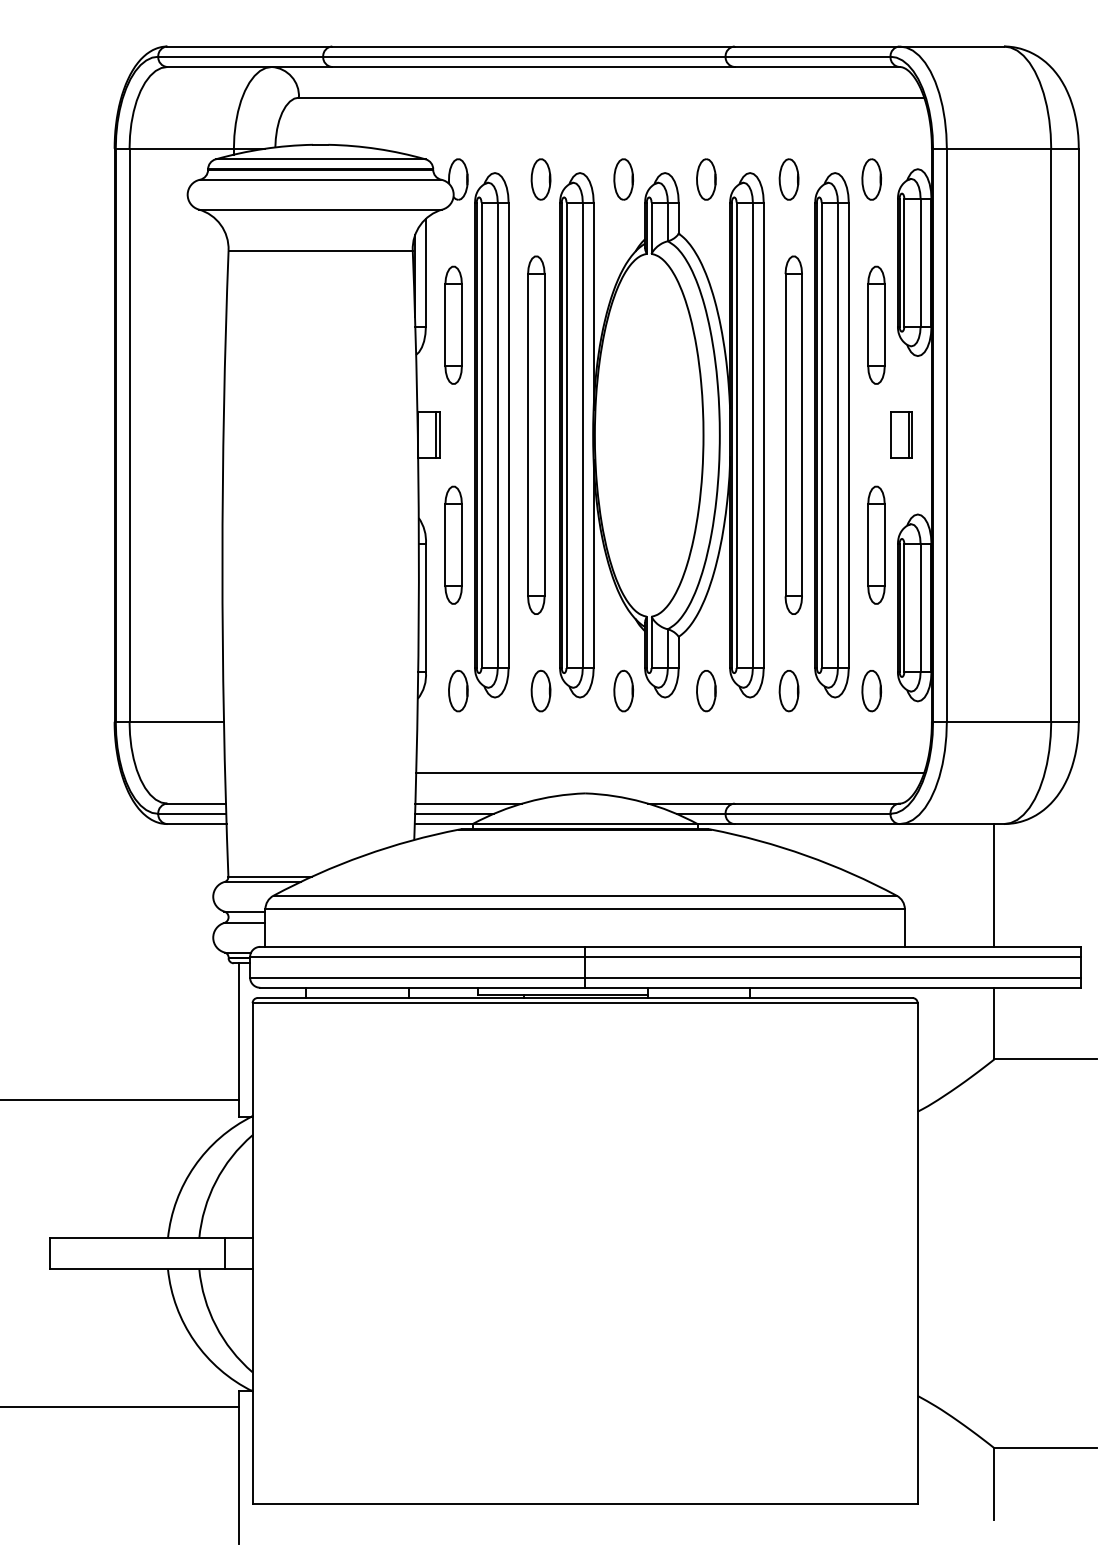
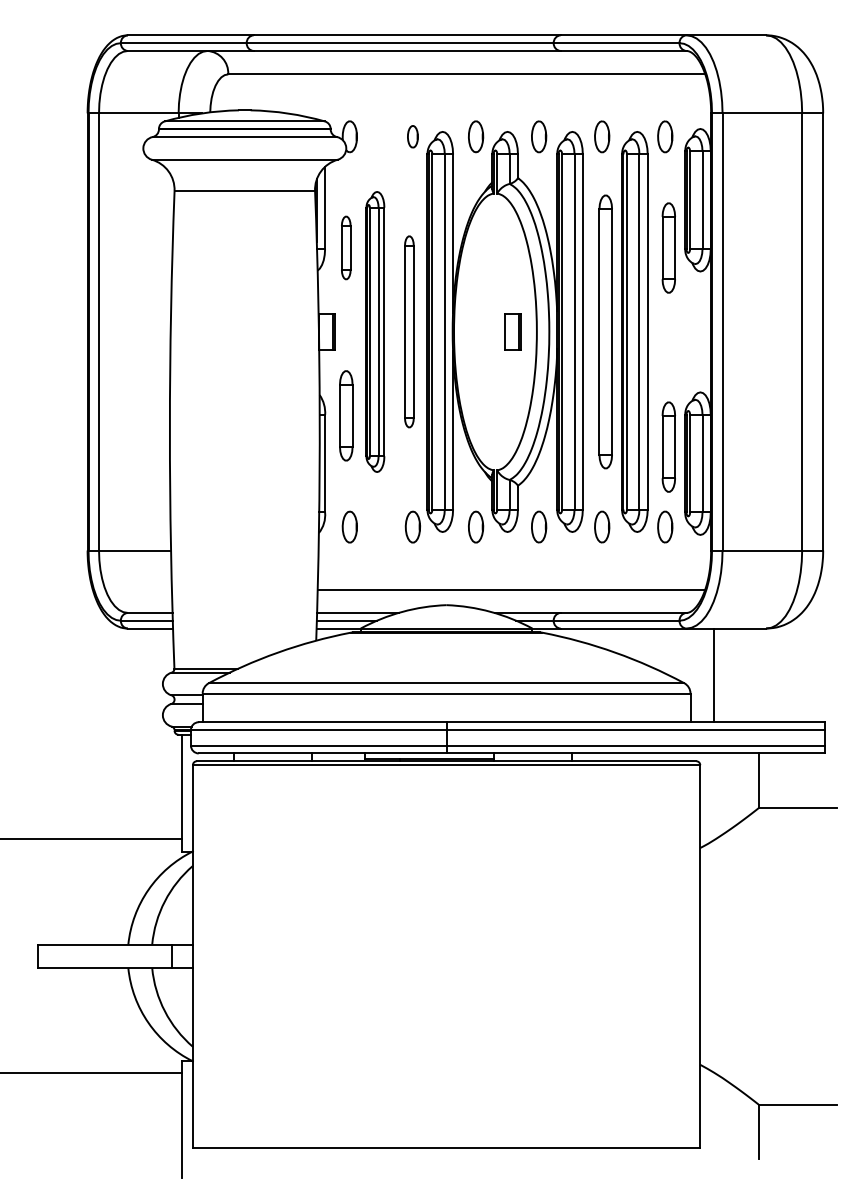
part: (540, 179) -> (412, 136), size x0.7
part: (453, 324) -> (346, 247), size x0.7
part: (536, 434) -> (409, 331), size x0.7
part: (901, 434) -> (513, 331), moved
part: (491, 435) -> (375, 332), size x0.7
part: (876, 544) -> (668, 446), moved
line: (994, 885) -> (713, 675), moved

